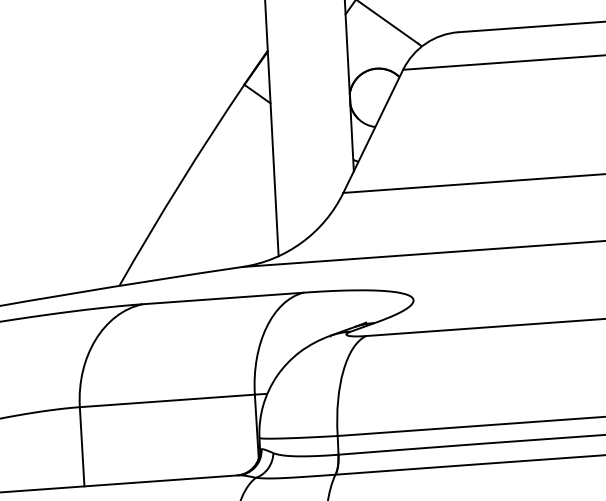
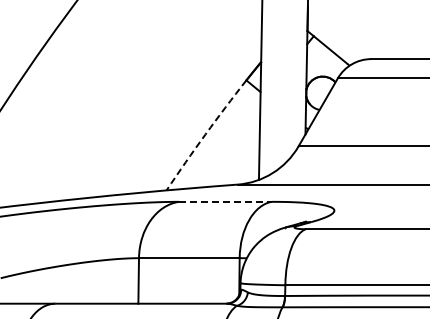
arc: (180, 183) -> (205, 134), solid -> dashed
line: (223, 297) -> (225, 201), solid -> dashed

